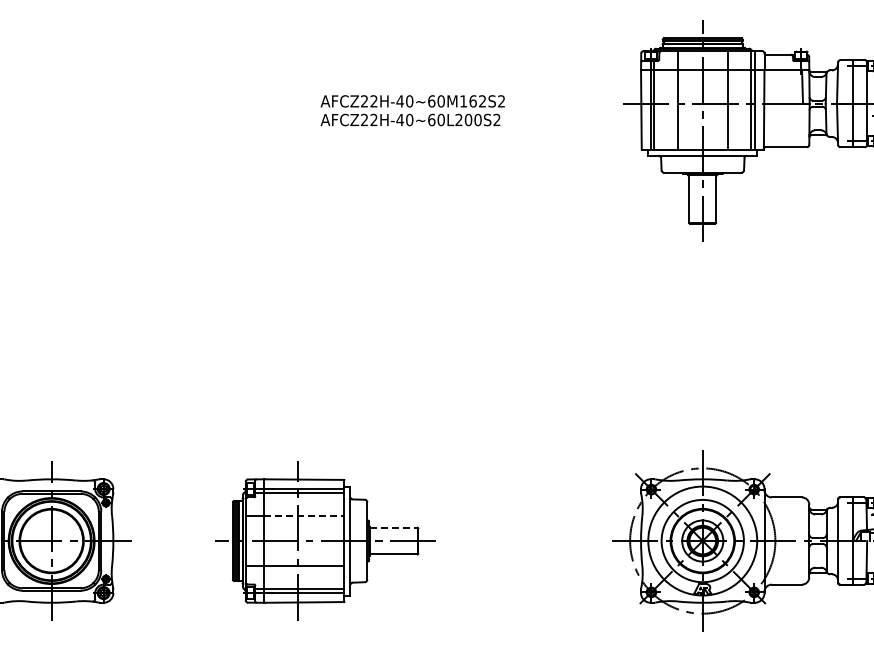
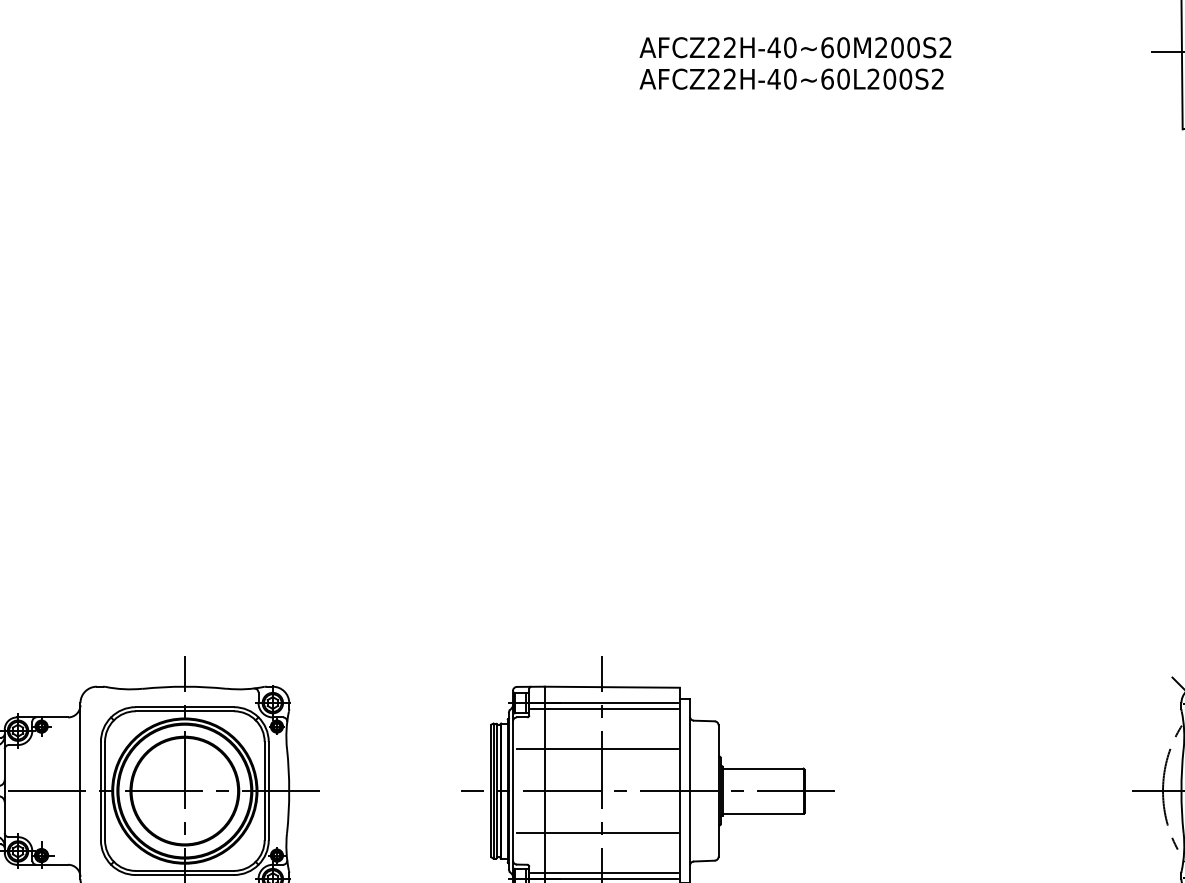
text: (473, 101) -> (898, 47), AFCZ22H-40~60M162S2 -> AFCZ22H-40~60M200S2
line: (304, 516) -> (612, 749), dashed -> solid
line: (393, 527) -> (762, 768), dashed -> solid

